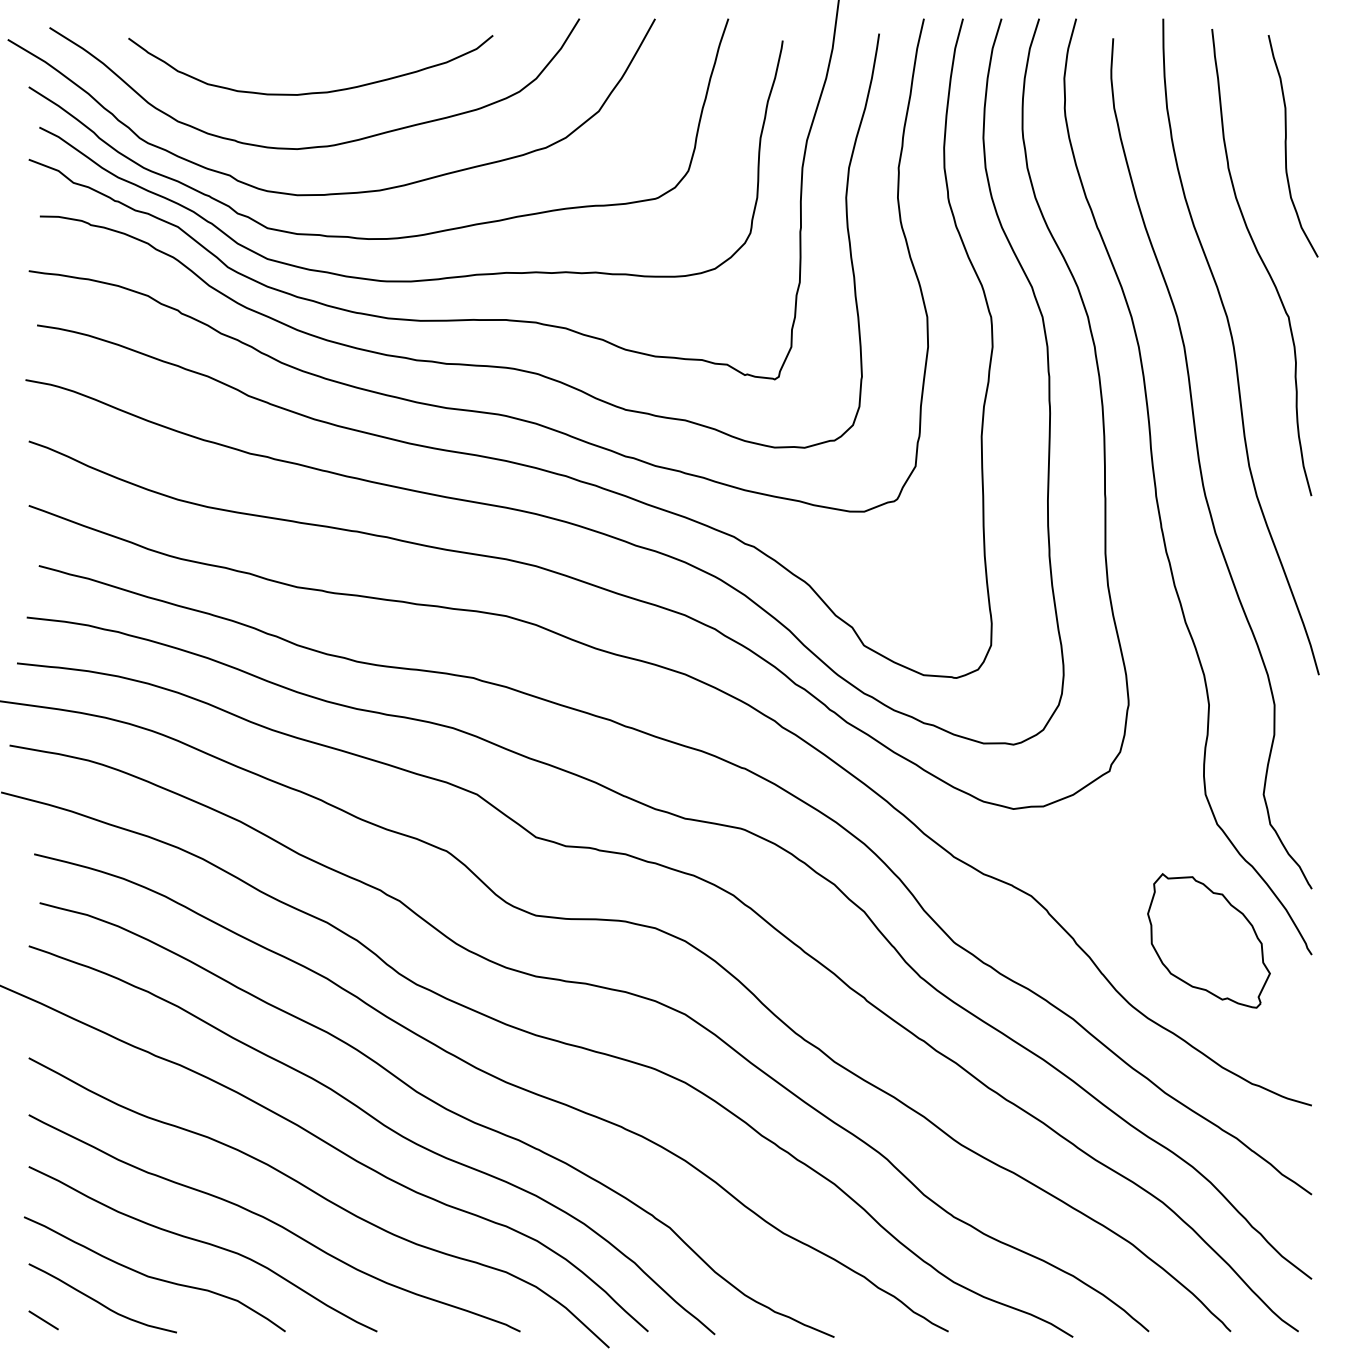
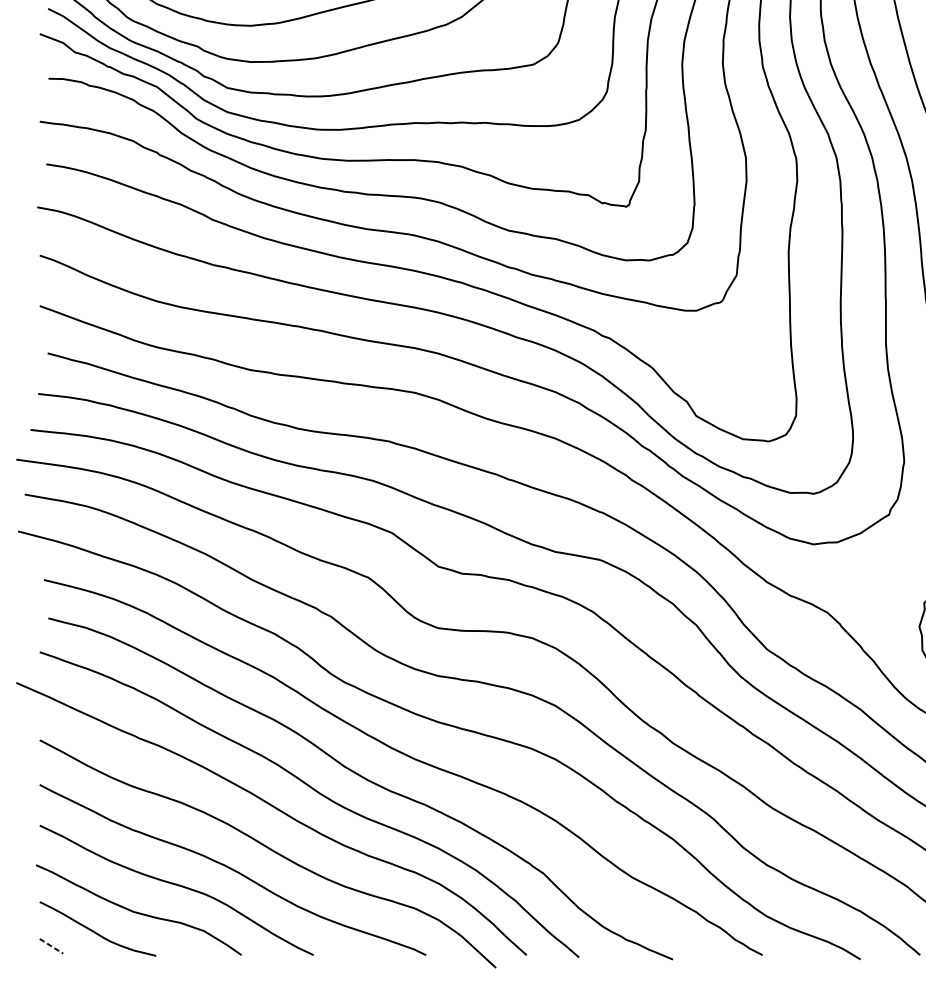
line: (43, 1320) -> (51, 946), solid -> dashed

